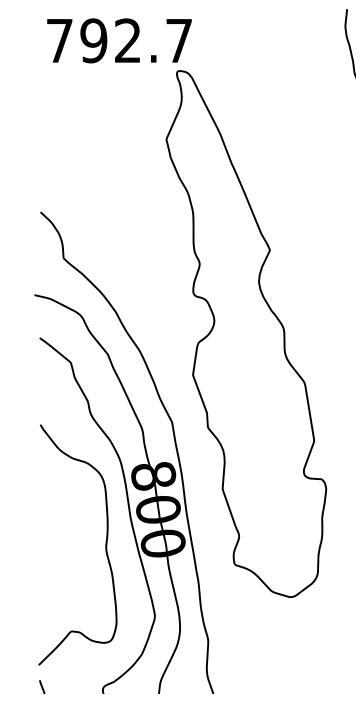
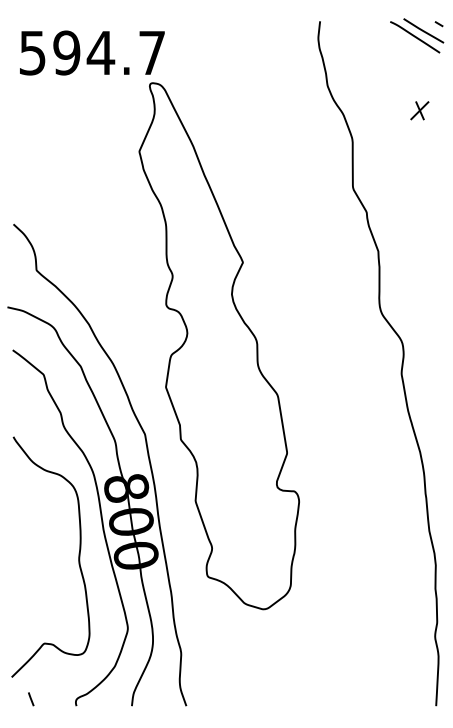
text: (94, 40) -> (67, 52), 792.7 -> 594.7
line: (42, 687) -> (31, 699), moved

